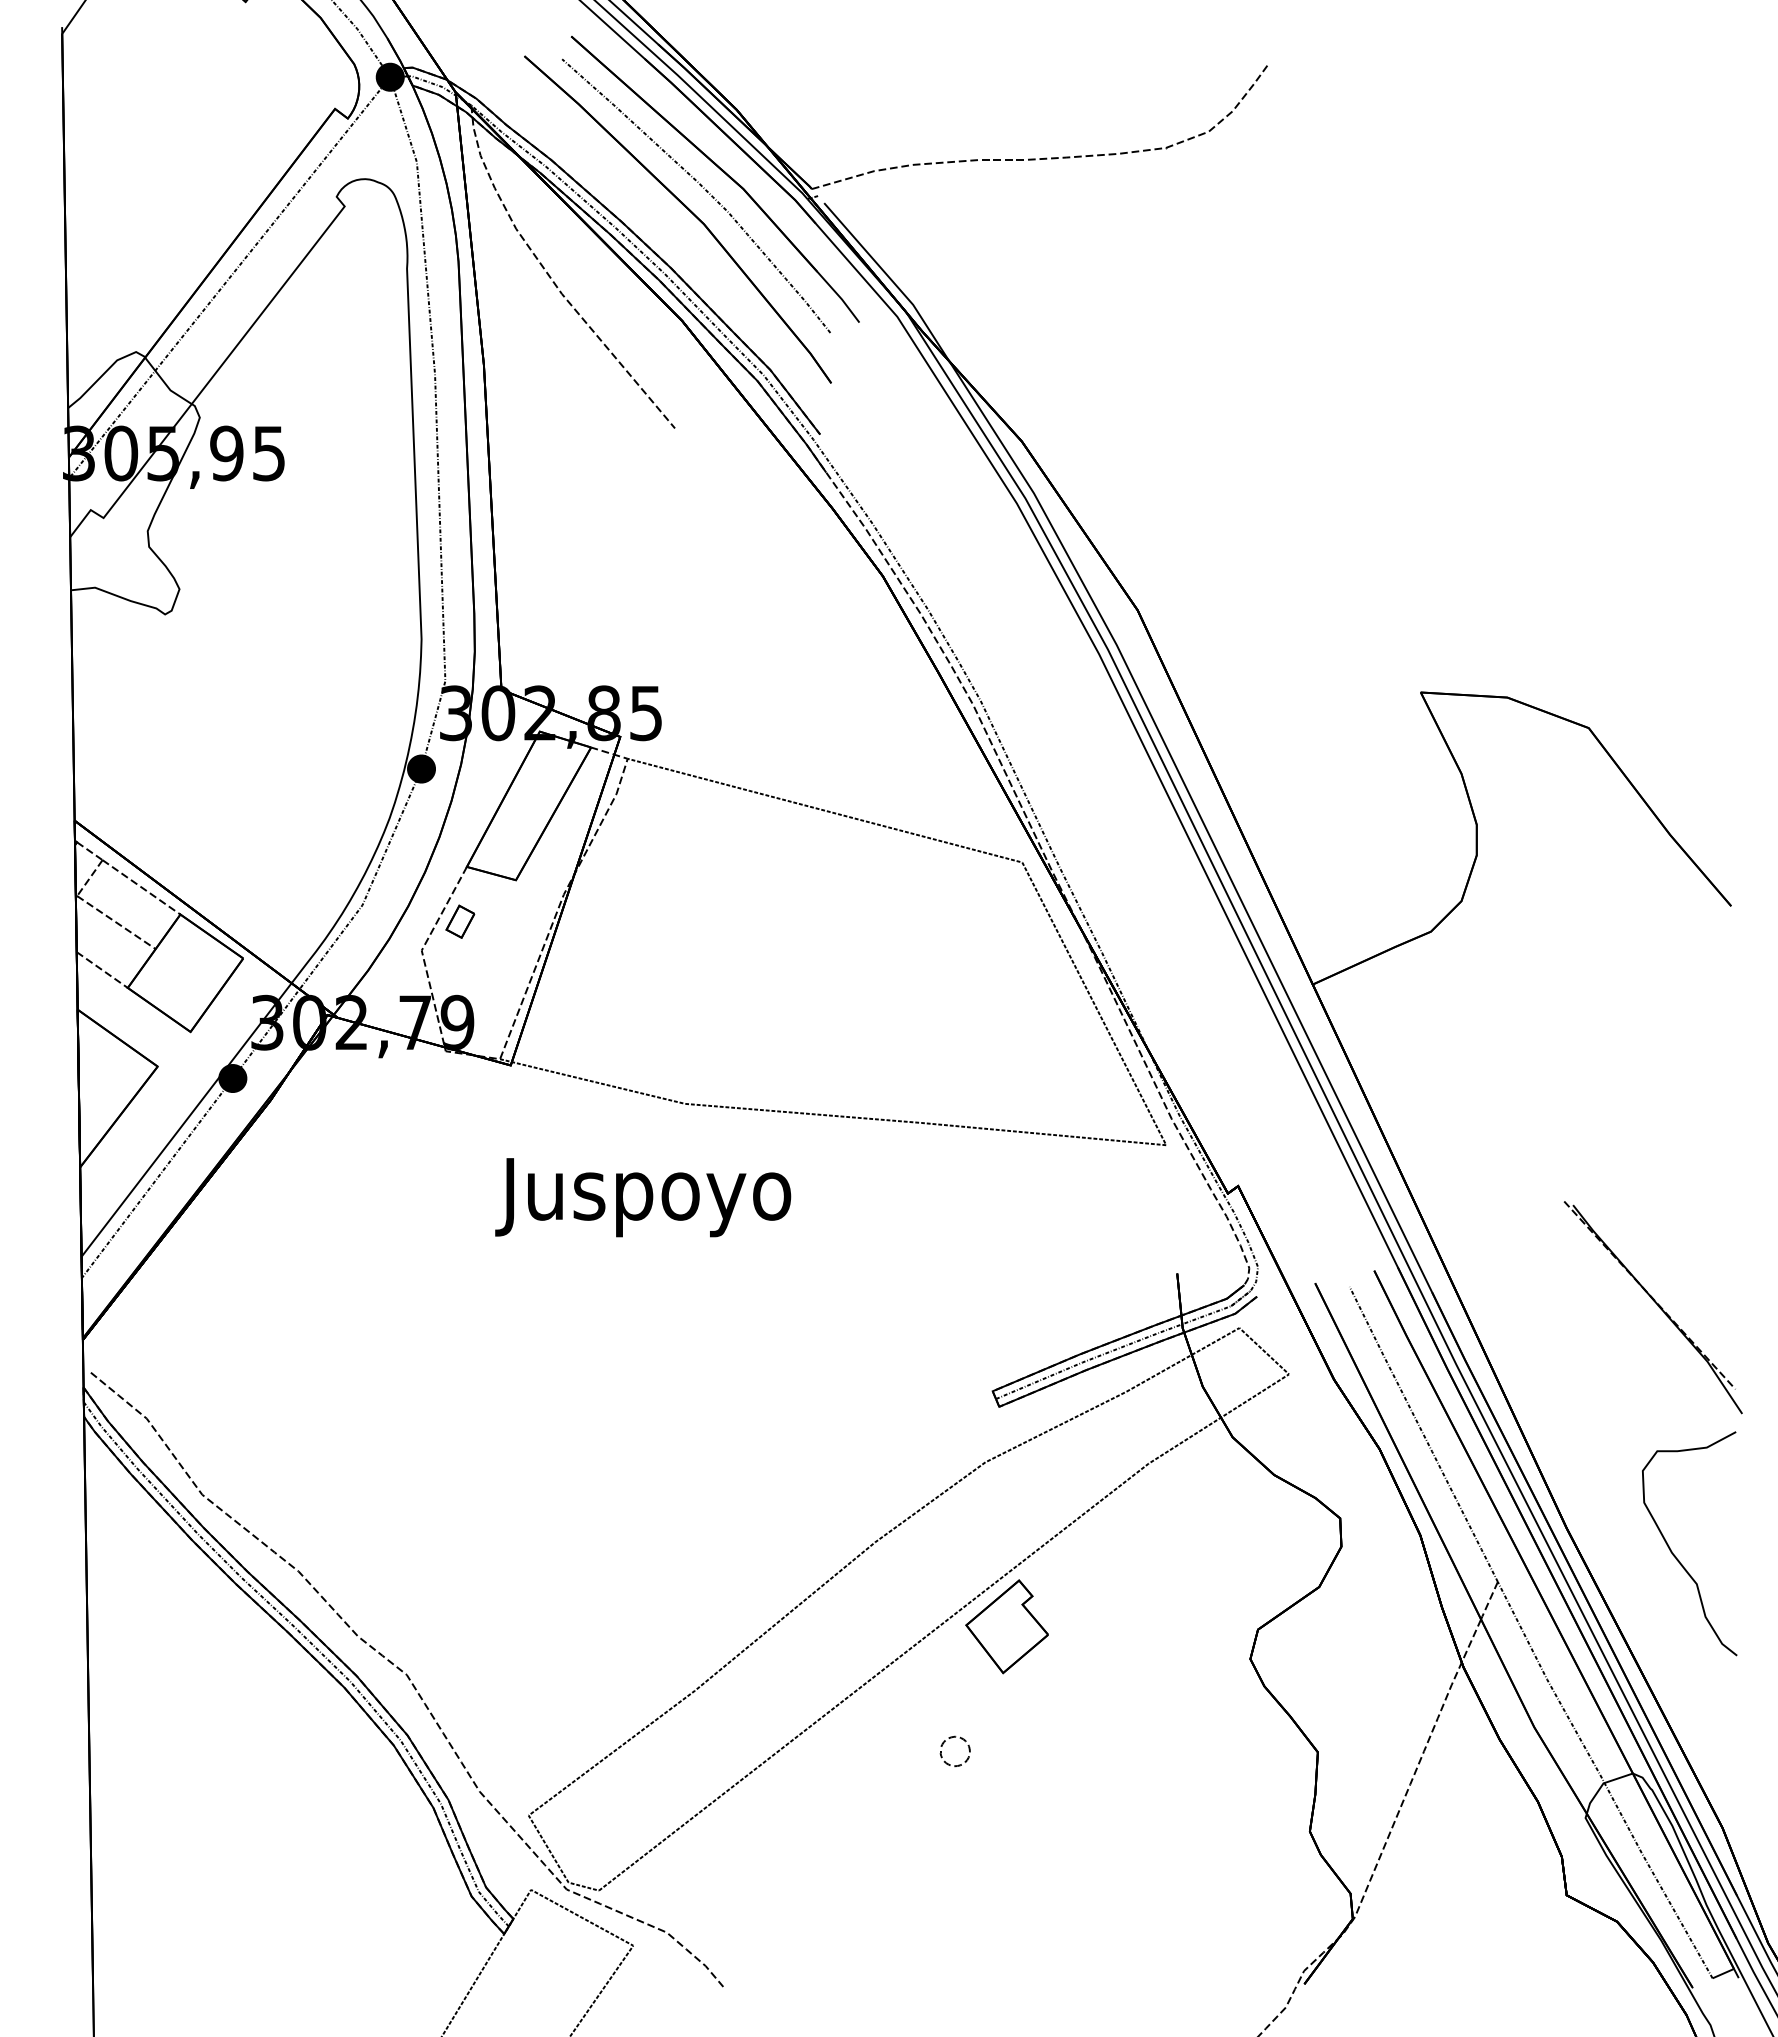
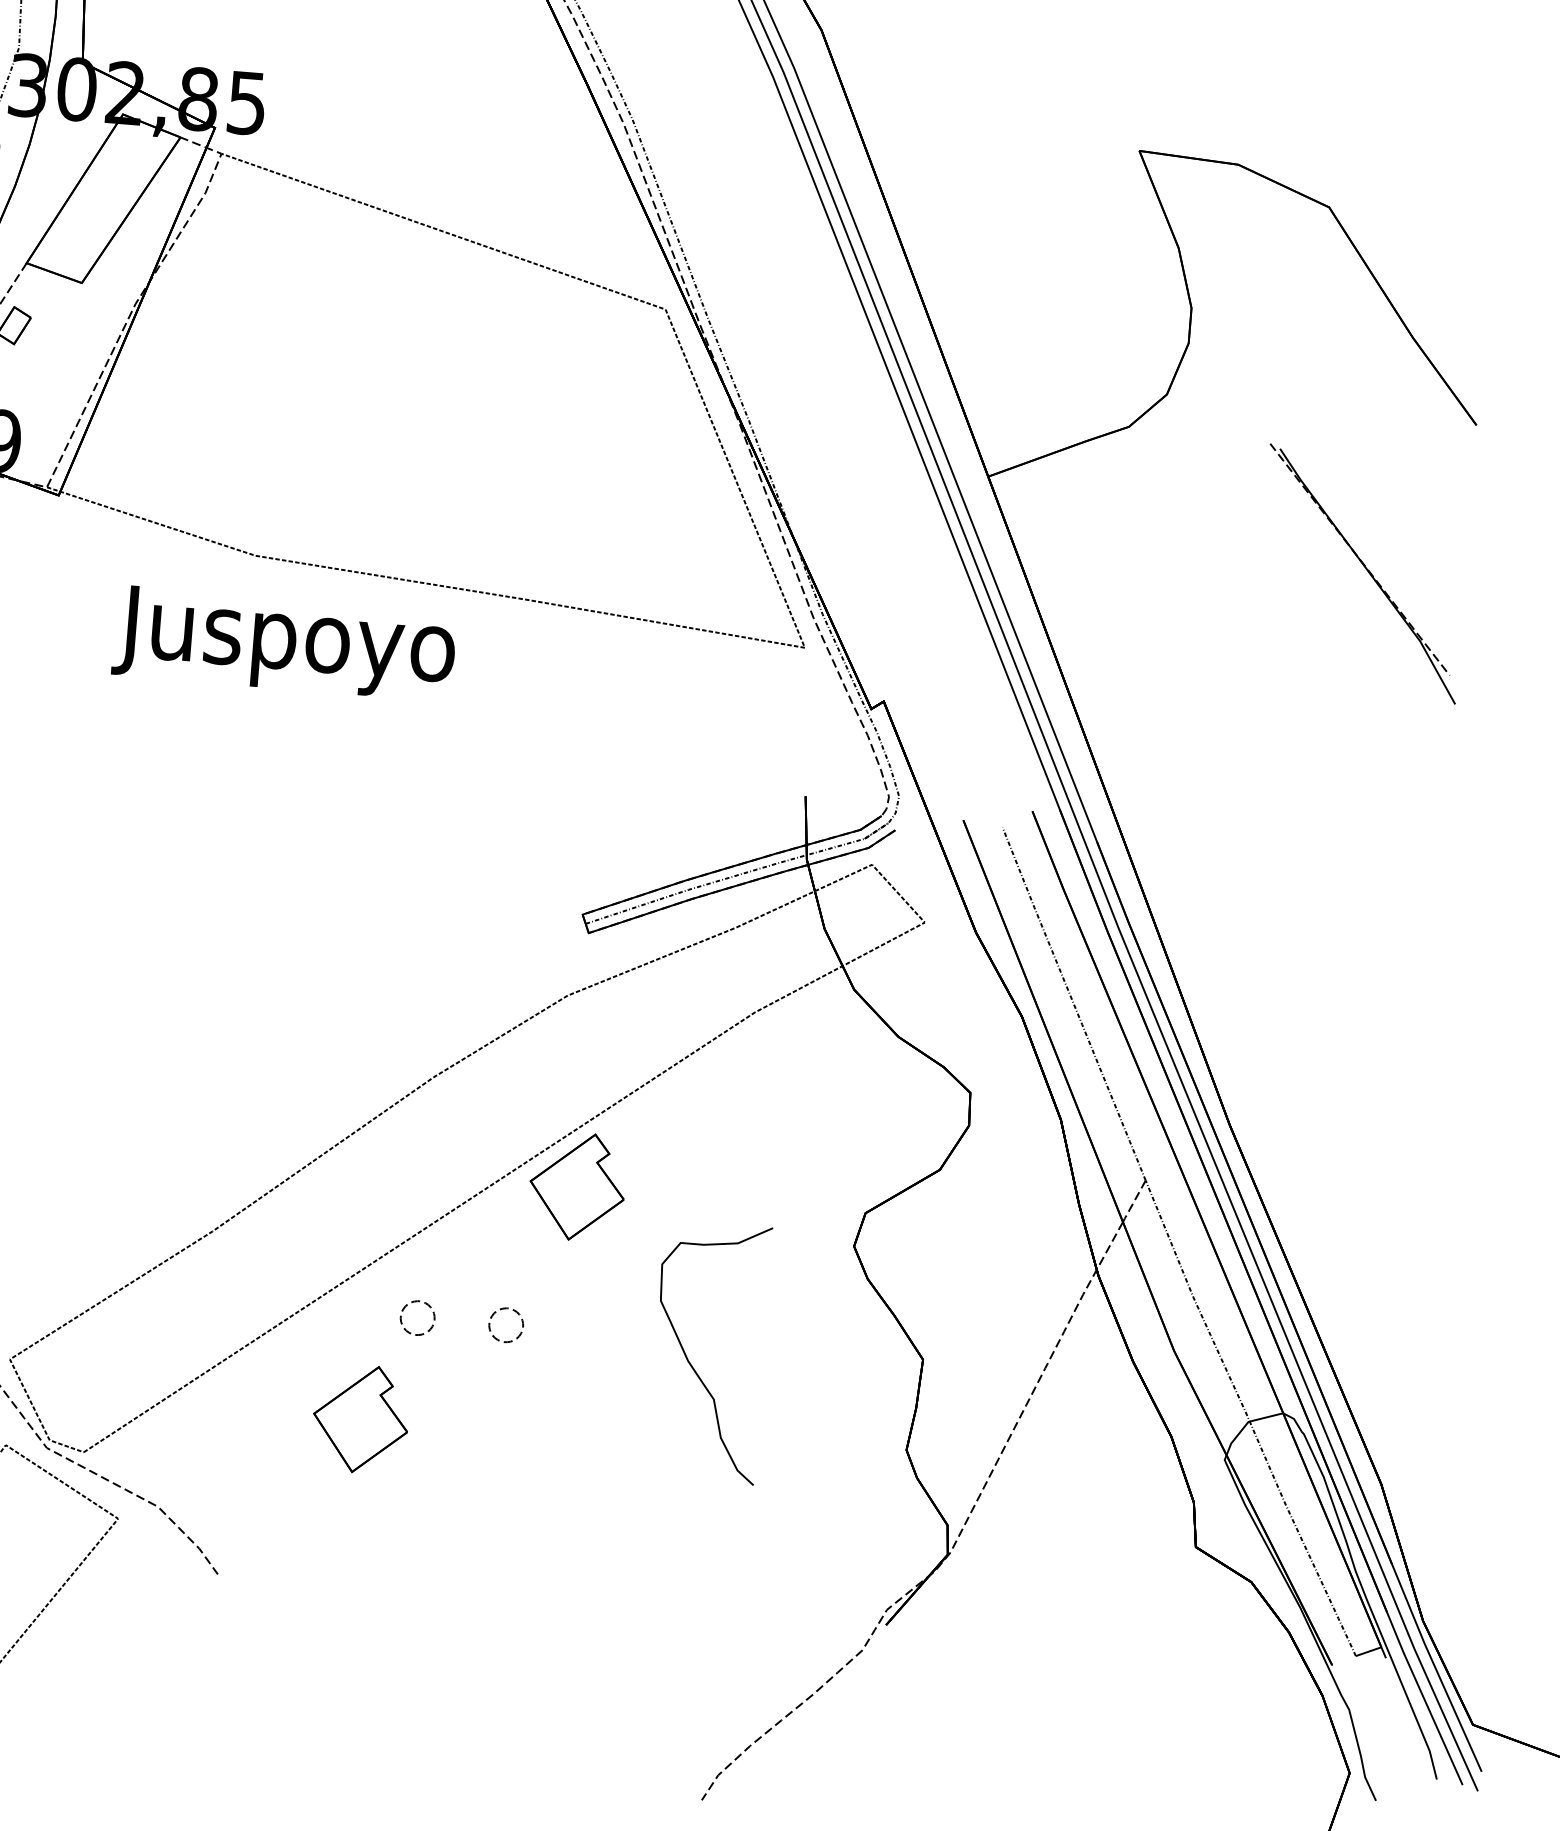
text: (643, 1197) -> (284, 643), moved
part: (1652, 1307) -> (1361, 573), moved
curve: (1676, 1556) -> (693, 1365), moved
part: (867, 1743) -> (406, 1307), added
part: (835, 1842) -> (360, 1418), added

